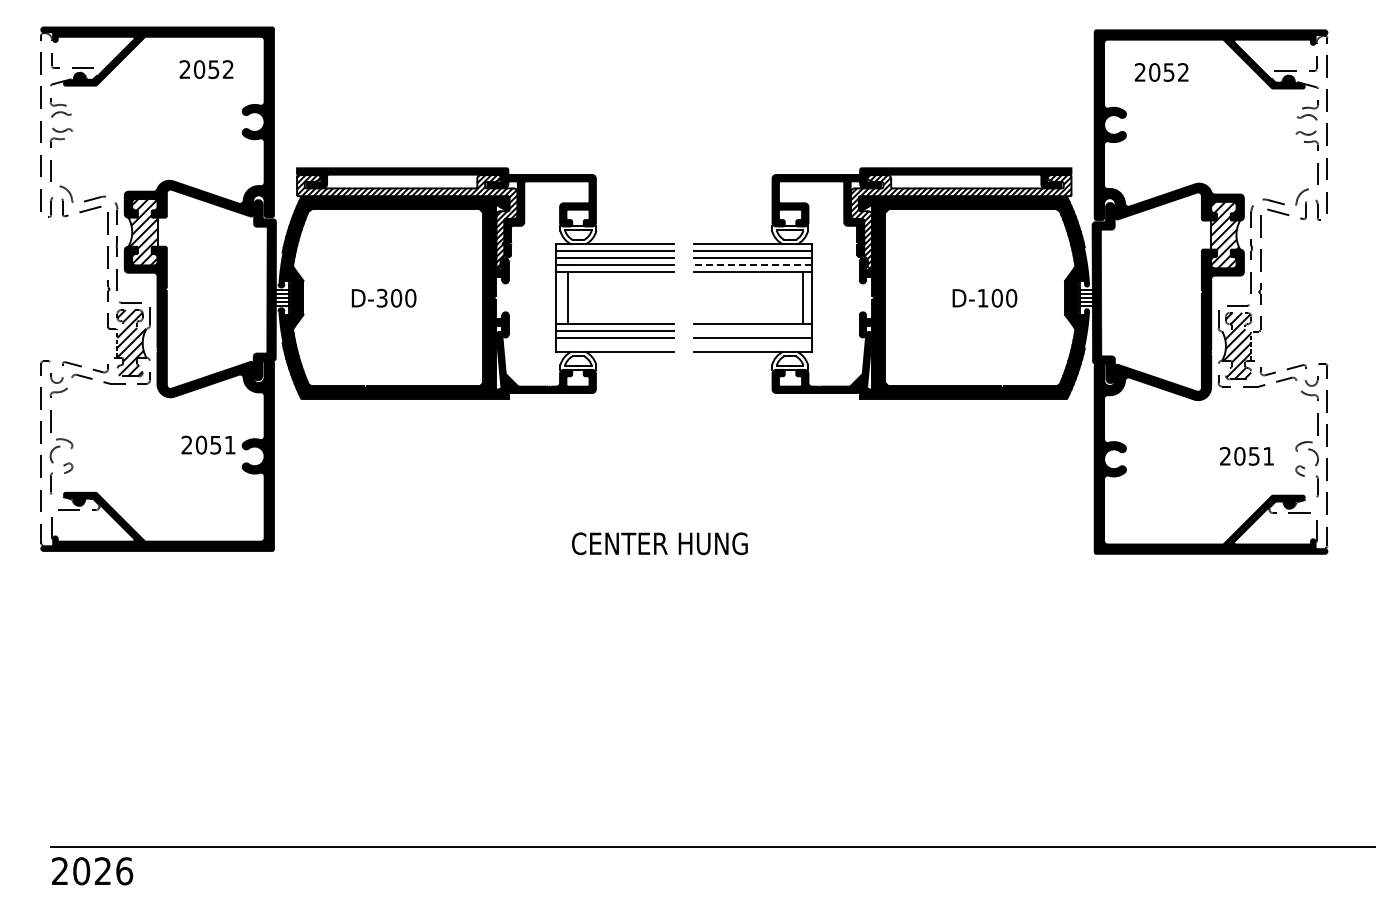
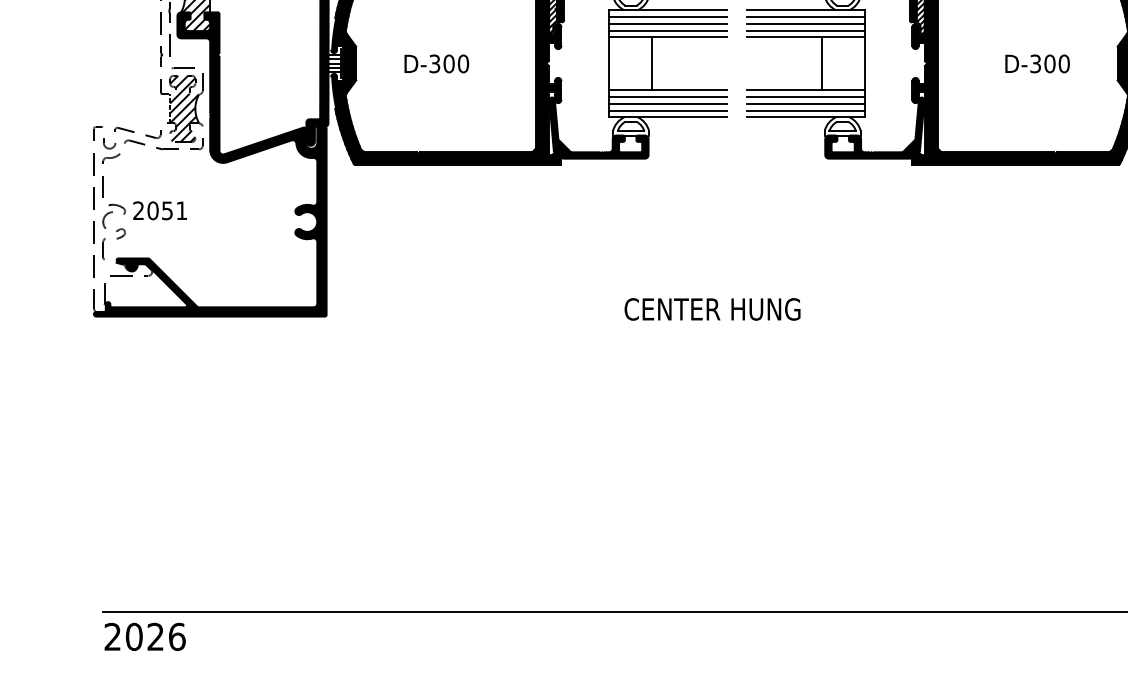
line: (752, 264) -> (805, 30), dashed -> solid
line: (567, 297) -> (652, 63), moved
line: (802, 297) -> (821, 63), moved
text: (982, 297) -> (1035, 63), D-100 -> D-300
line: (753, 331) -> (806, 97), added
line: (615, 344) -> (668, 110), added
line: (753, 344) -> (806, 110), added
text: (208, 444) -> (160, 210), moved

